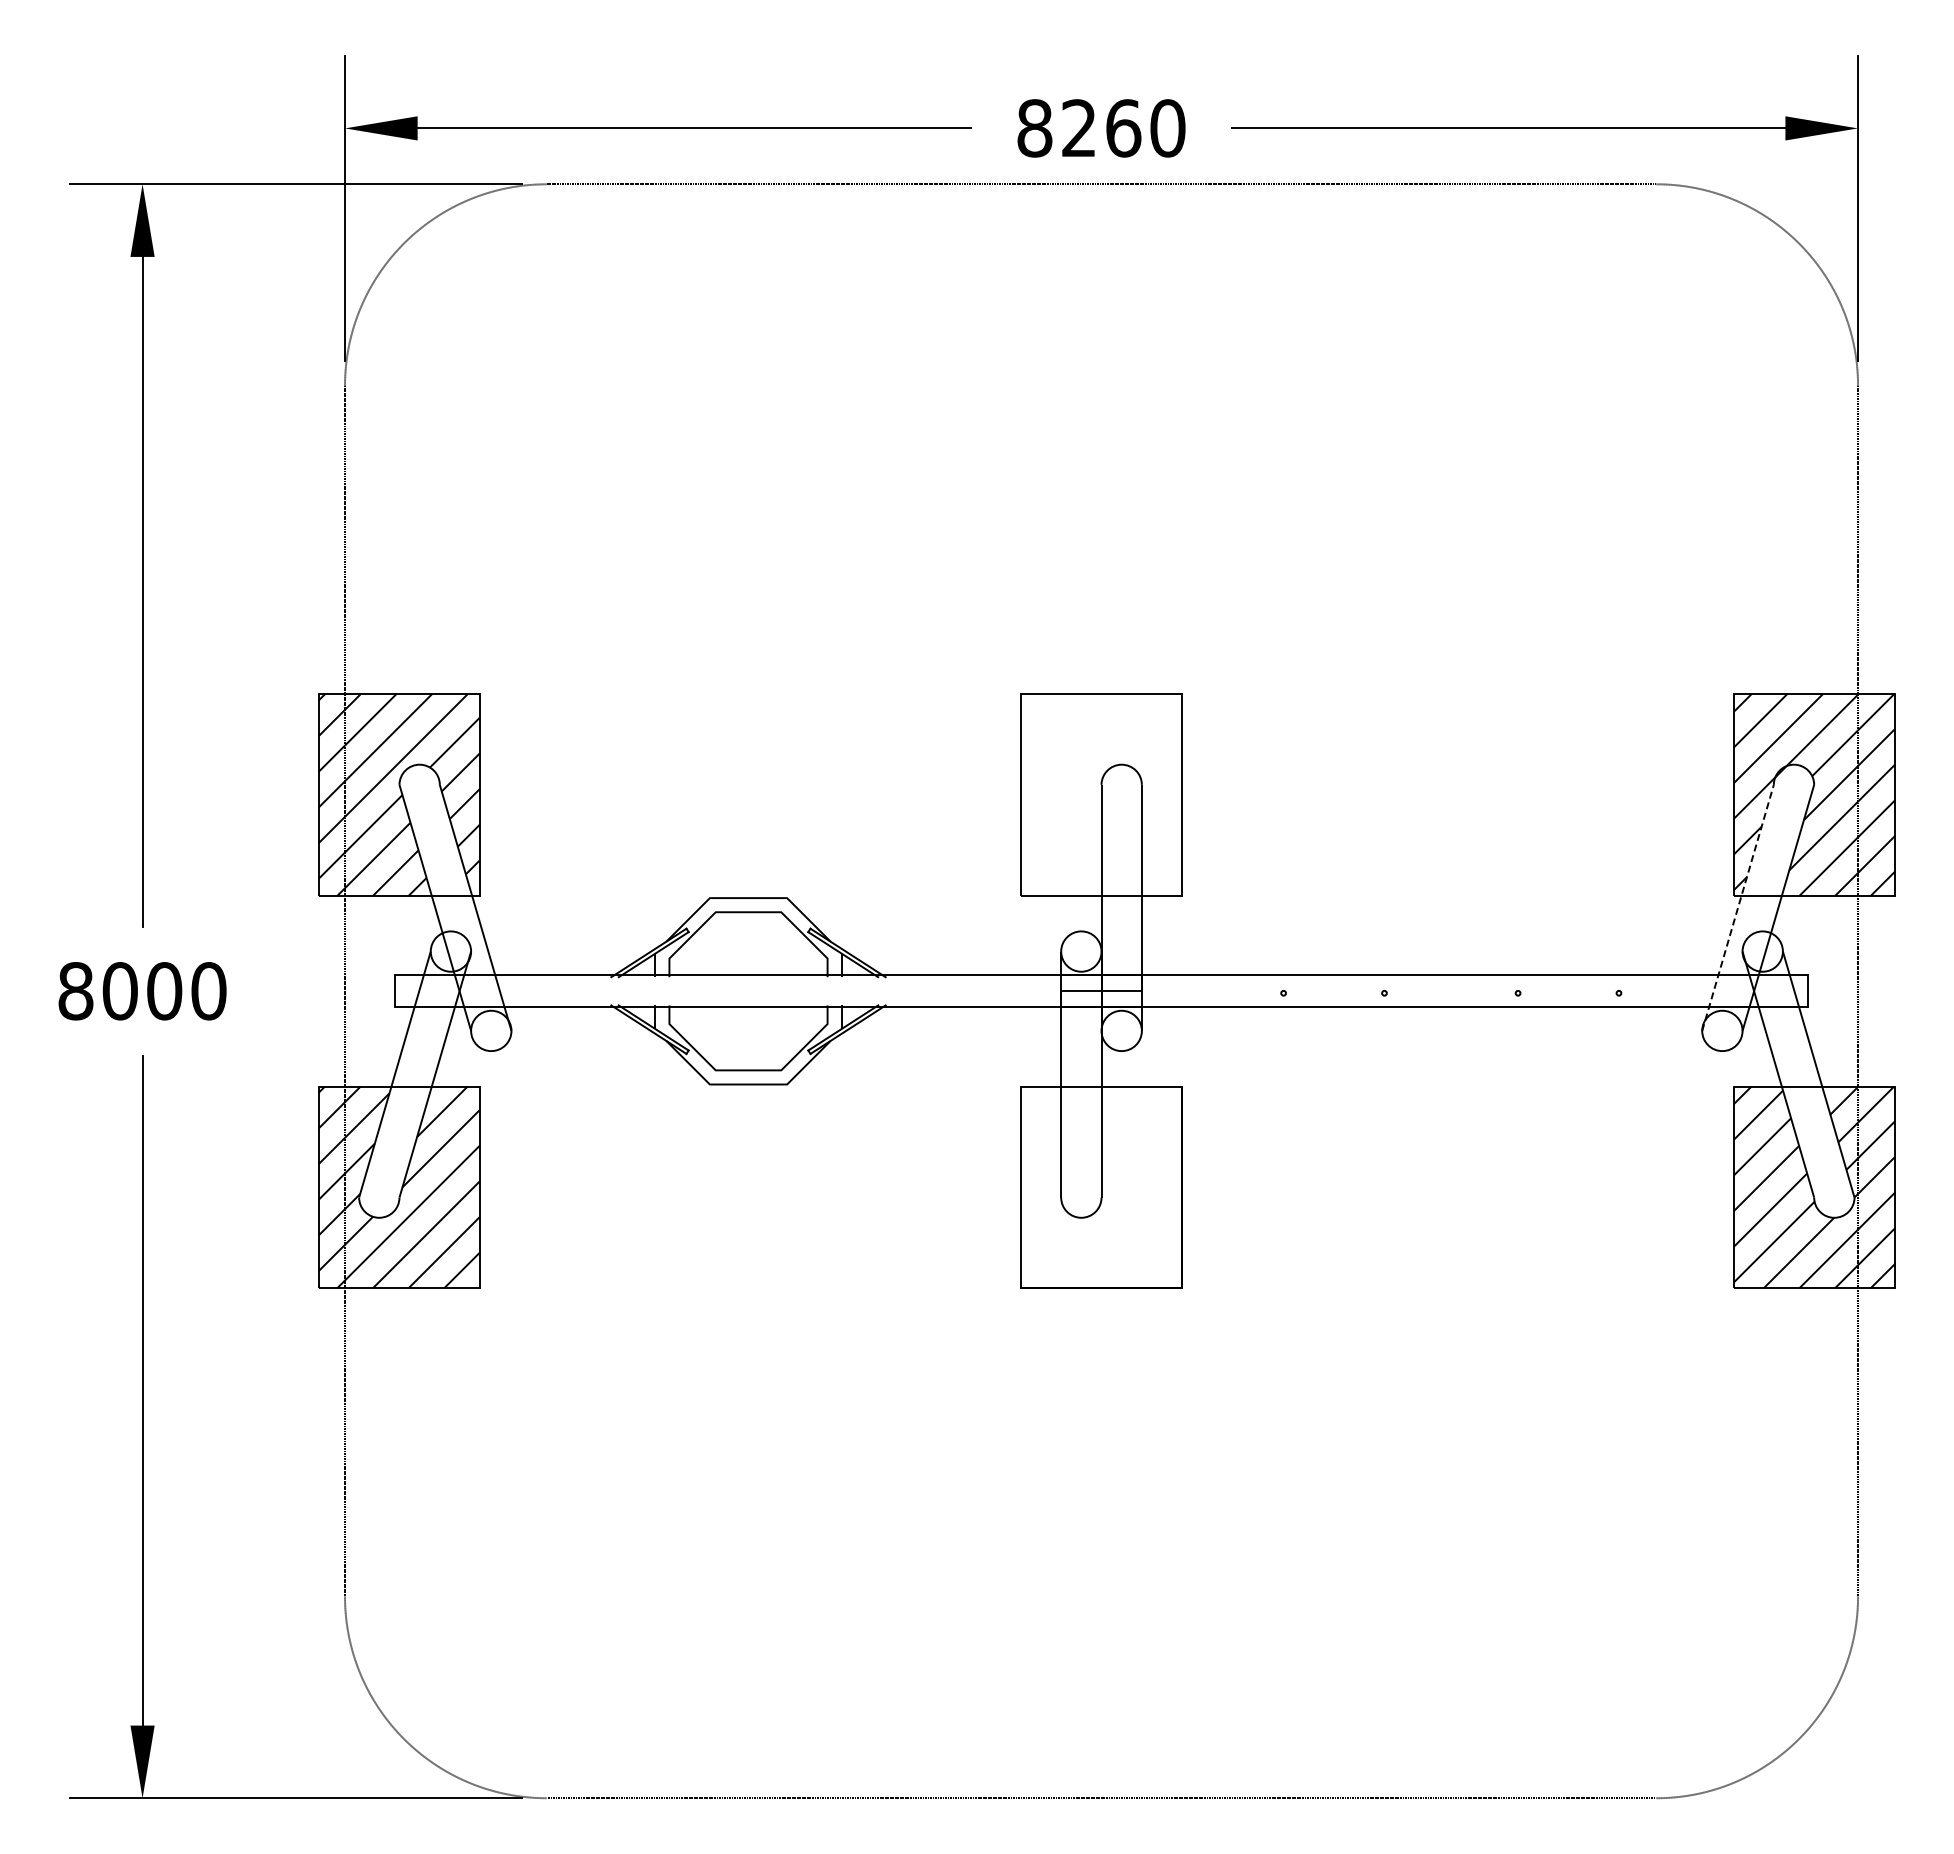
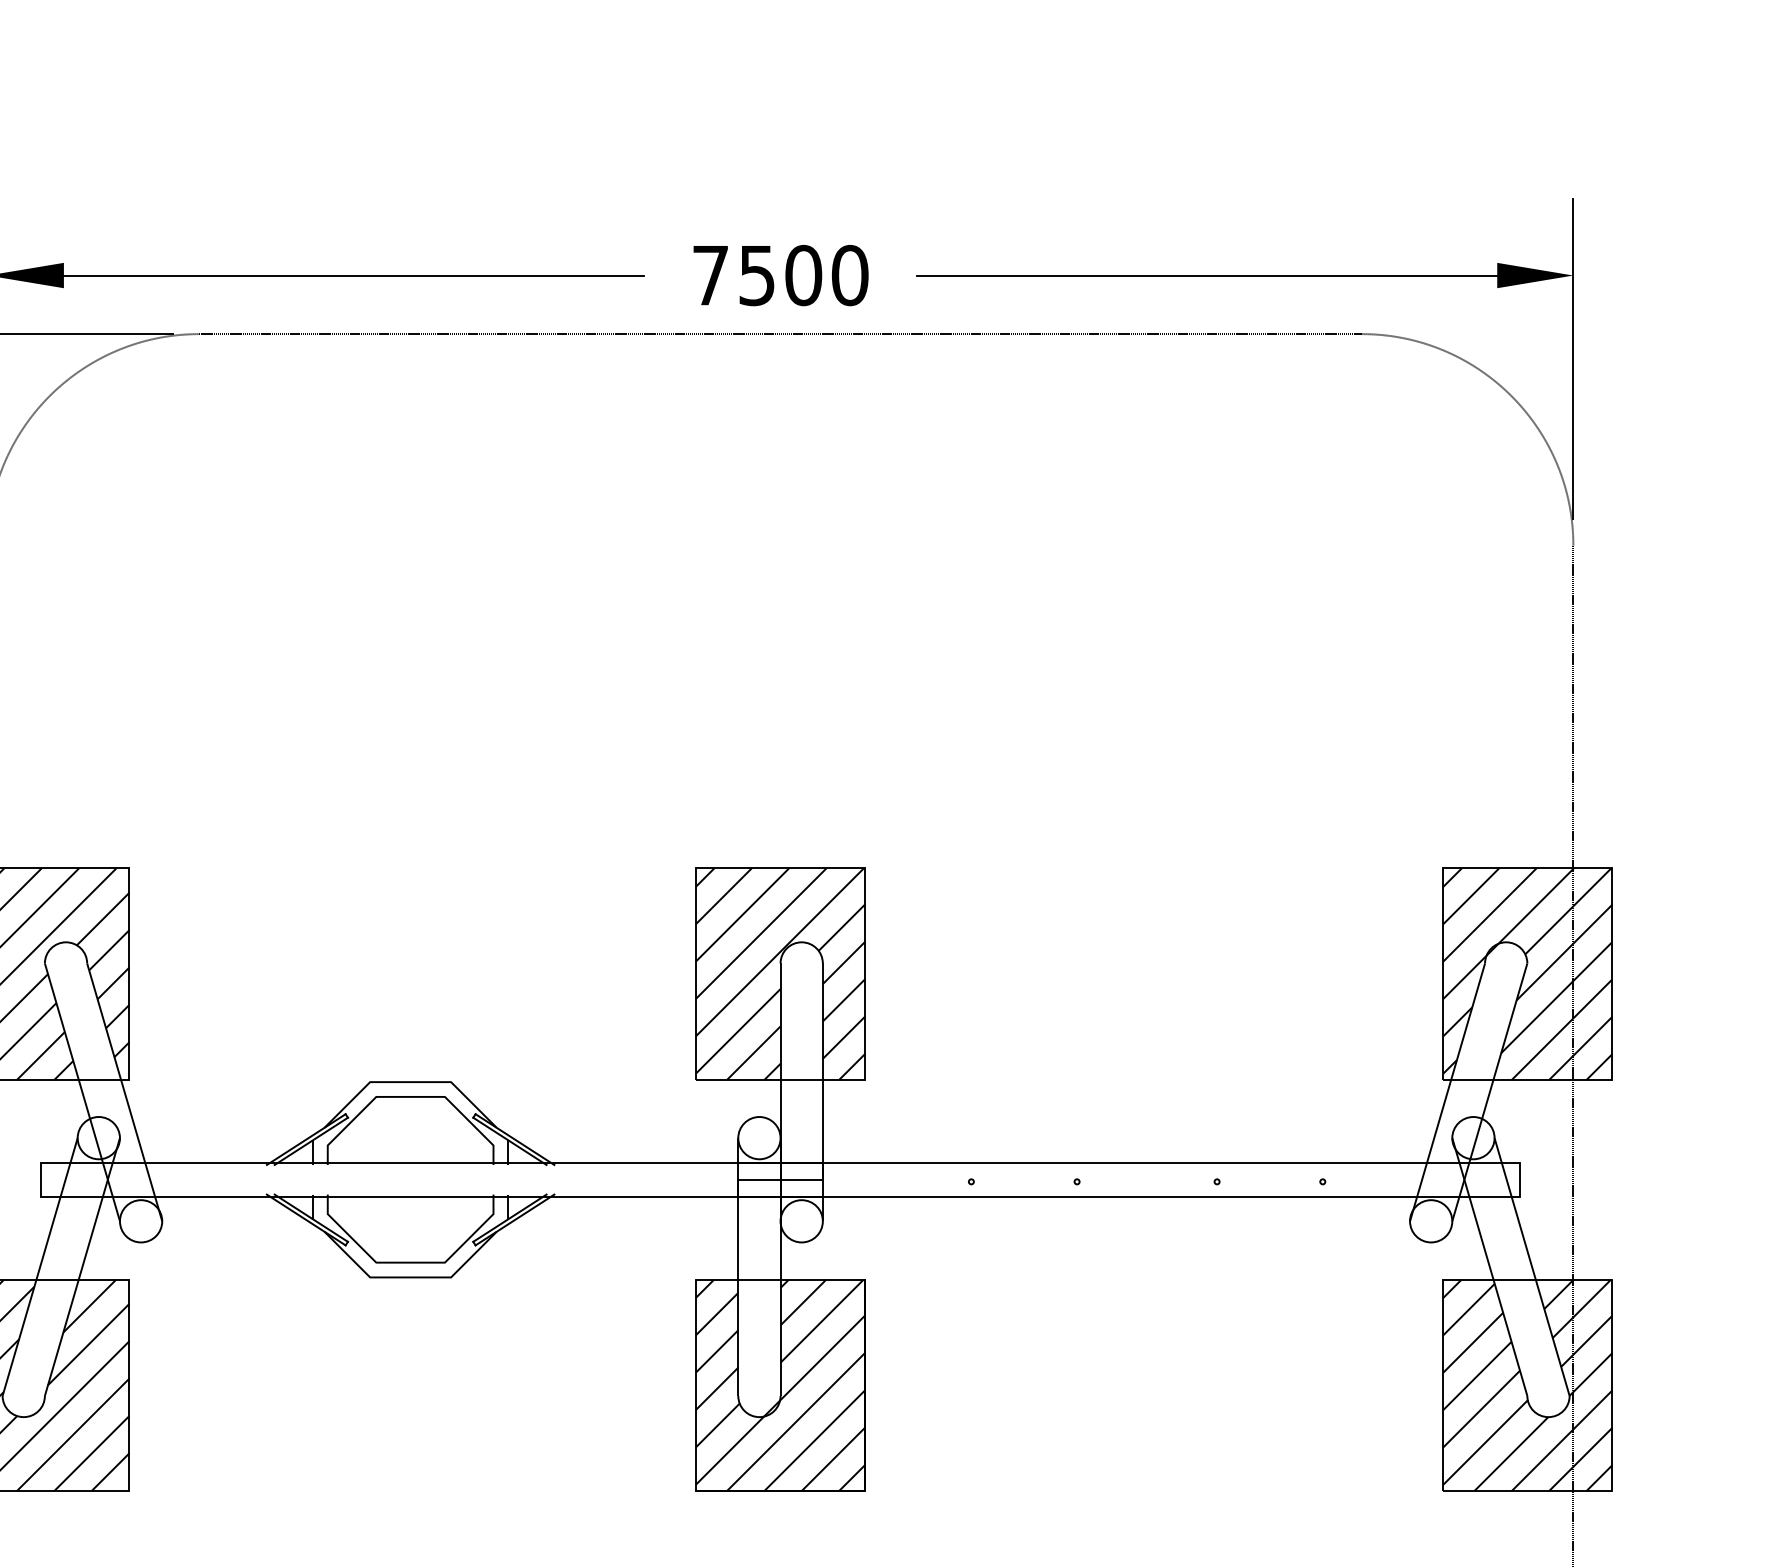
text: (1079, 128) -> (757, 275), 8260 -> 7500
hatch: (1101, 794) -> (780, 973), added
line: (1738, 907) -> (1448, 1091), dashed -> solid
hatch: (1101, 1187) -> (780, 1385), added

